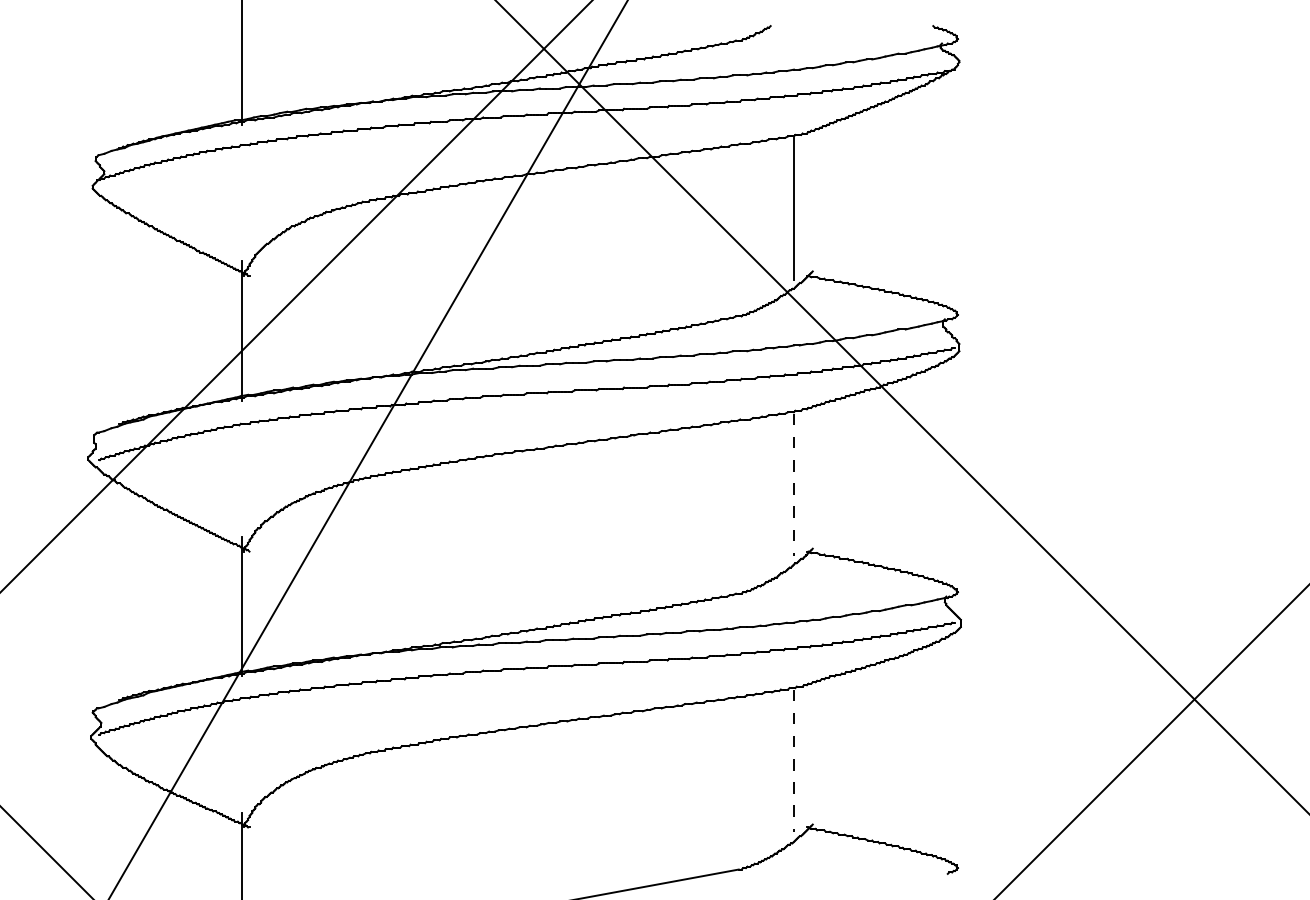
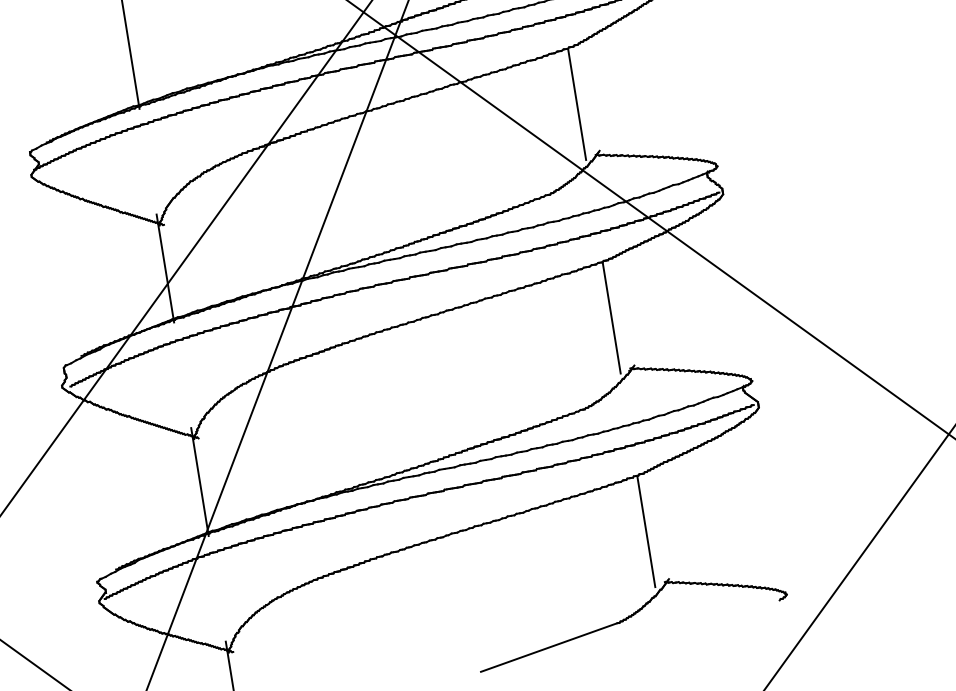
line: (793, 485) -> (611, 319), dashed -> solid
line: (793, 761) -> (646, 532), dashed -> solid

